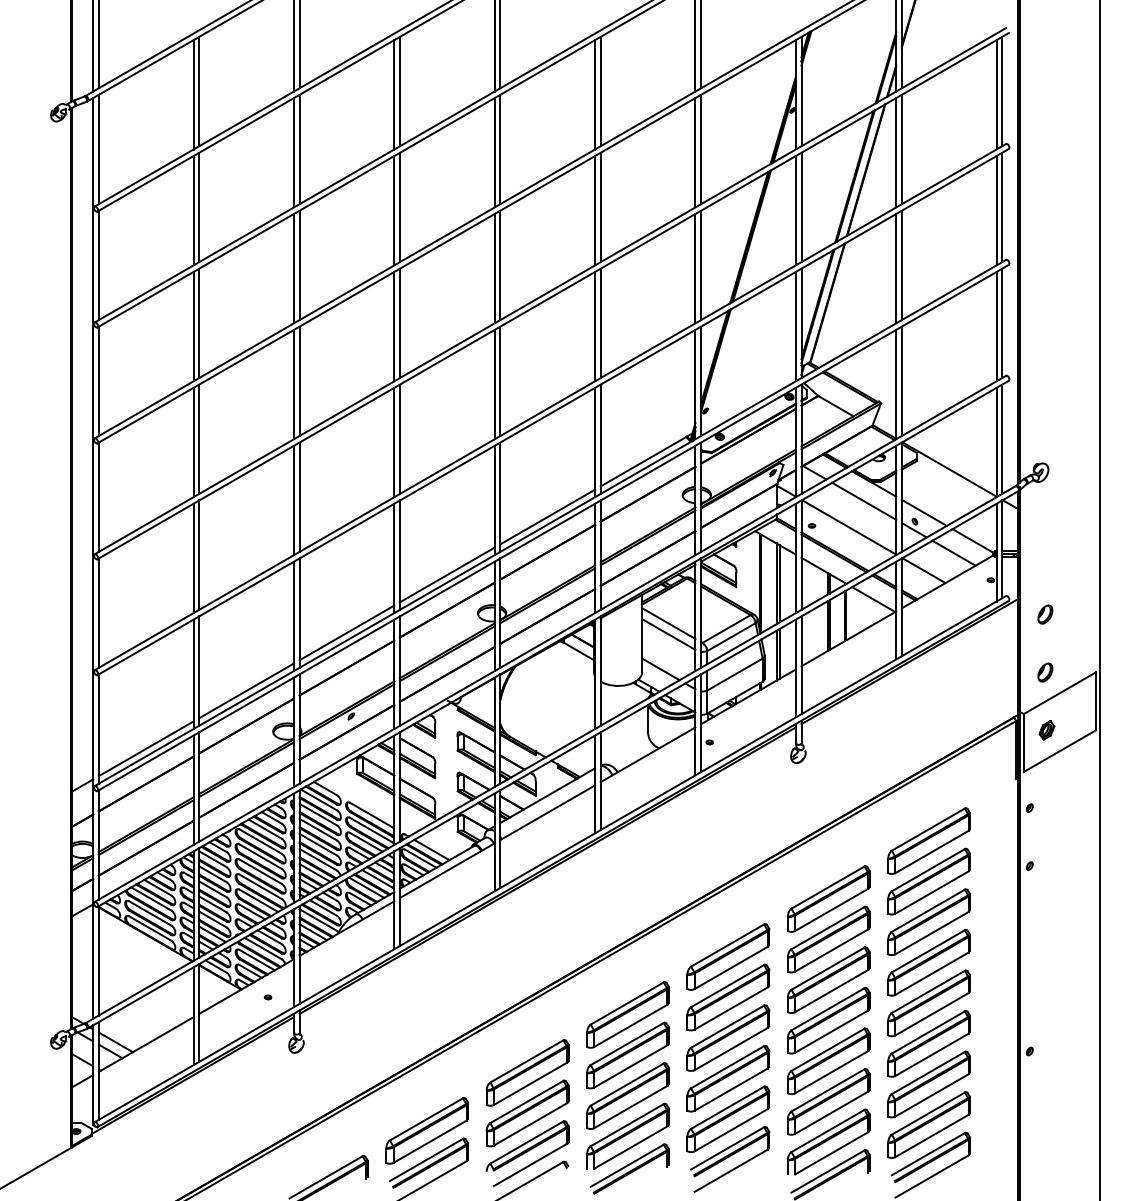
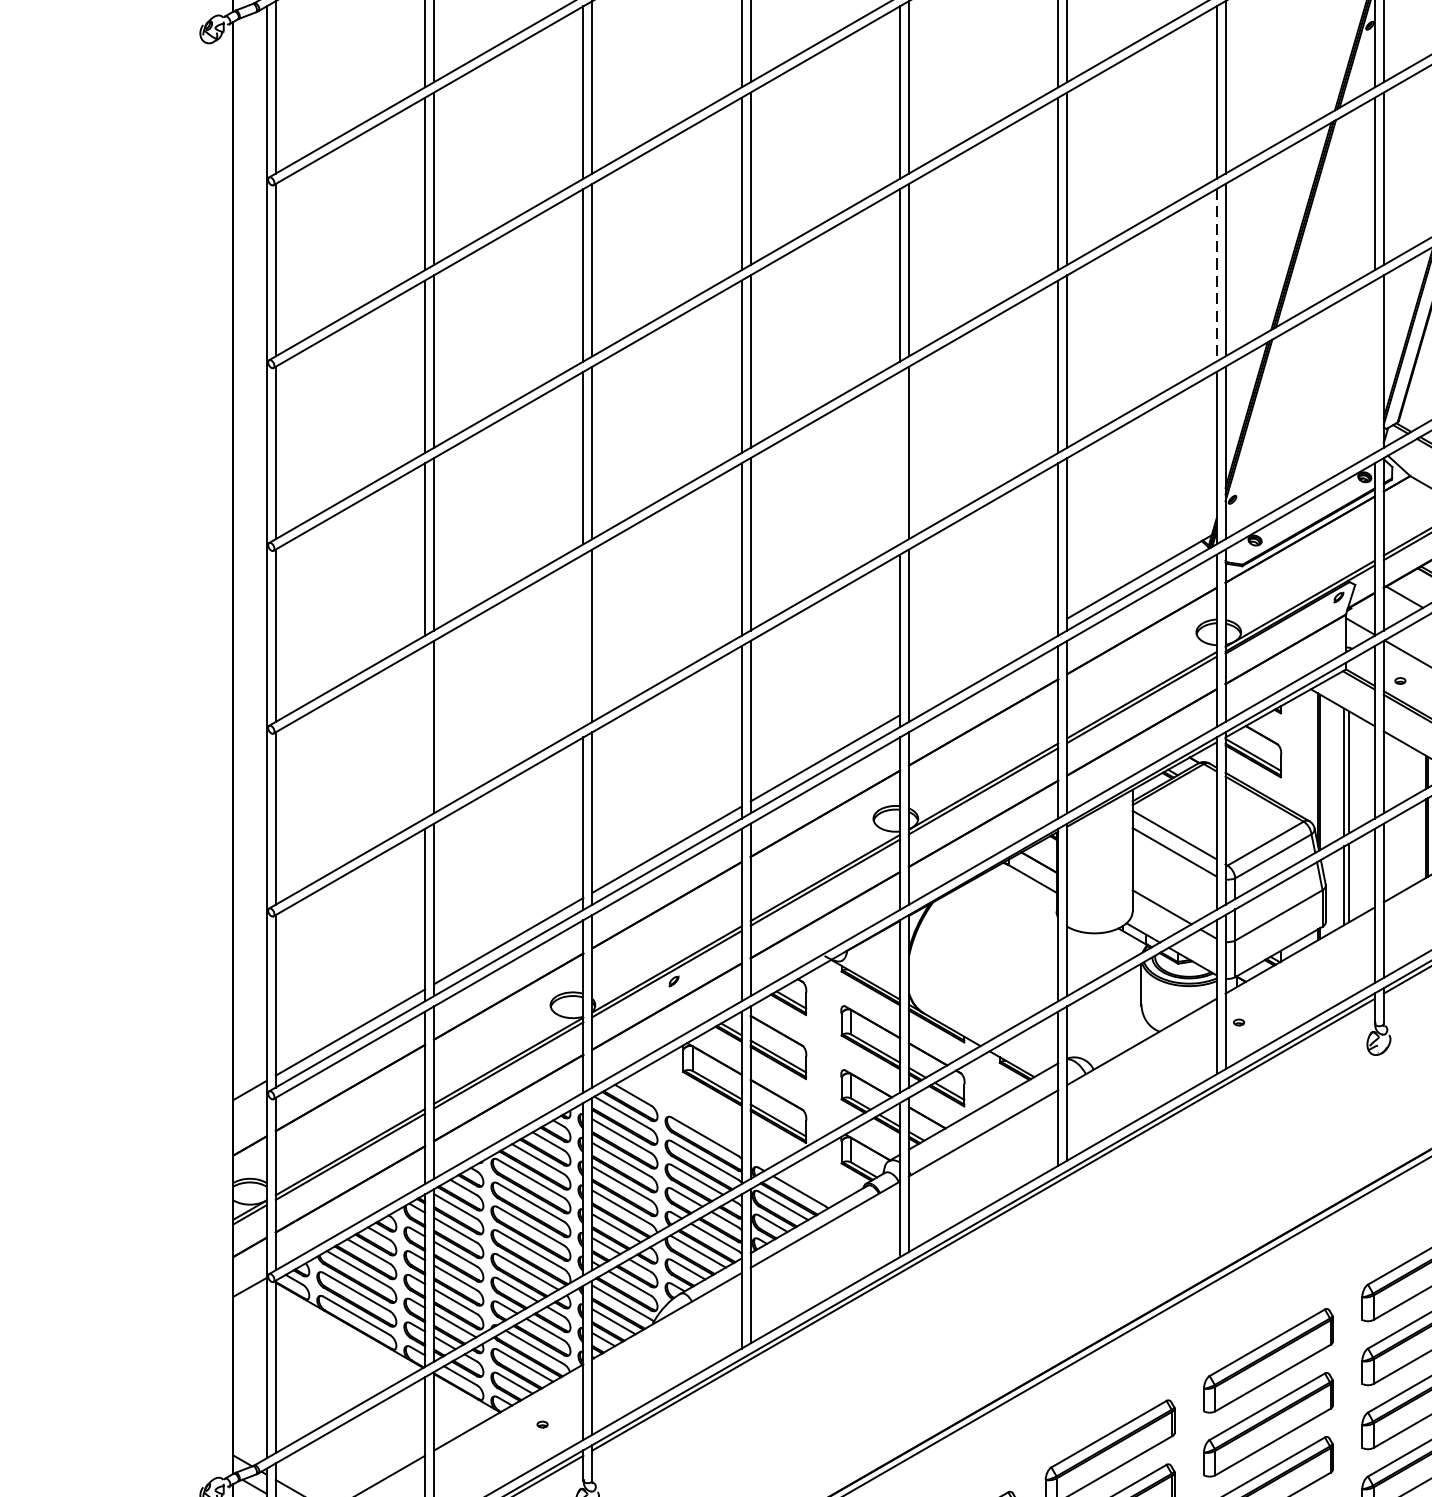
line: (695, 268) -> (1216, 275), solid -> dashed
line: (795, 326) -> (1374, 366), removed
line: (494, 384) -> (899, 457), removed
line: (293, 500) -> (582, 640), removed
line: (547, 516) -> (983, 666), removed
line: (193, 558) -> (425, 732), removed

